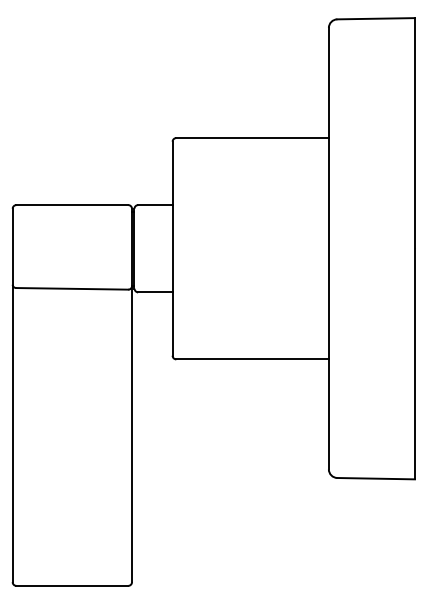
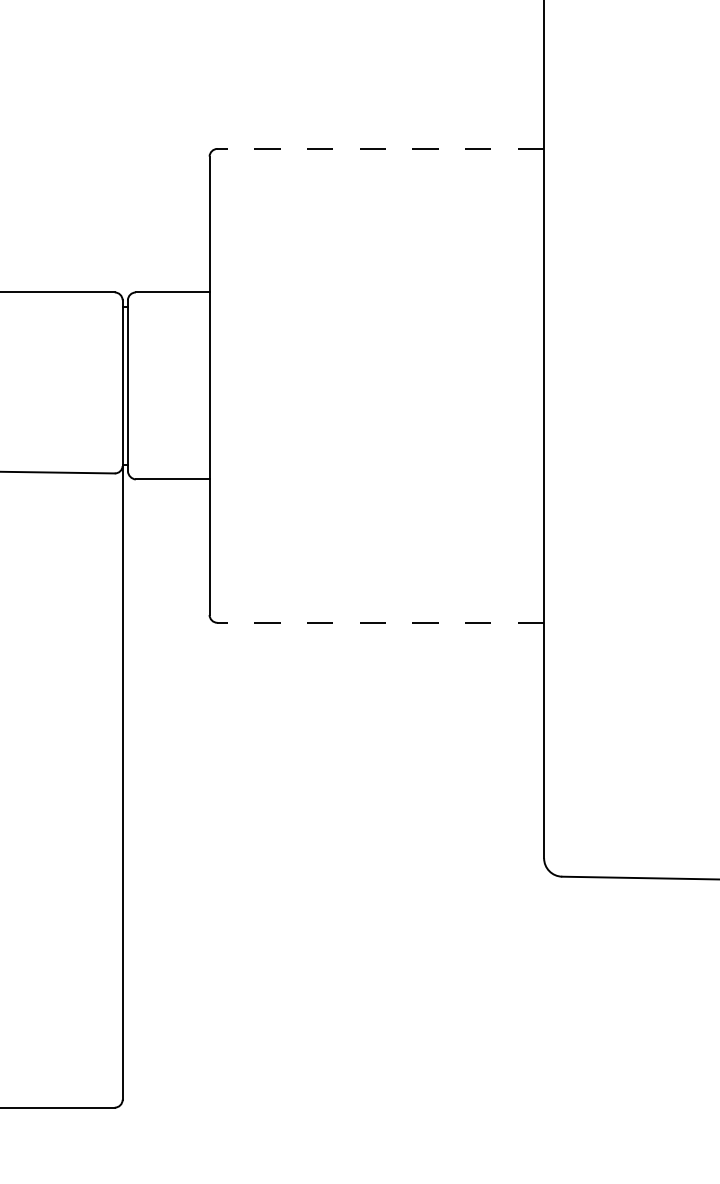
line: (252, 138) -> (380, 149), solid -> dashed
line: (252, 359) -> (380, 623), solid -> dashed

